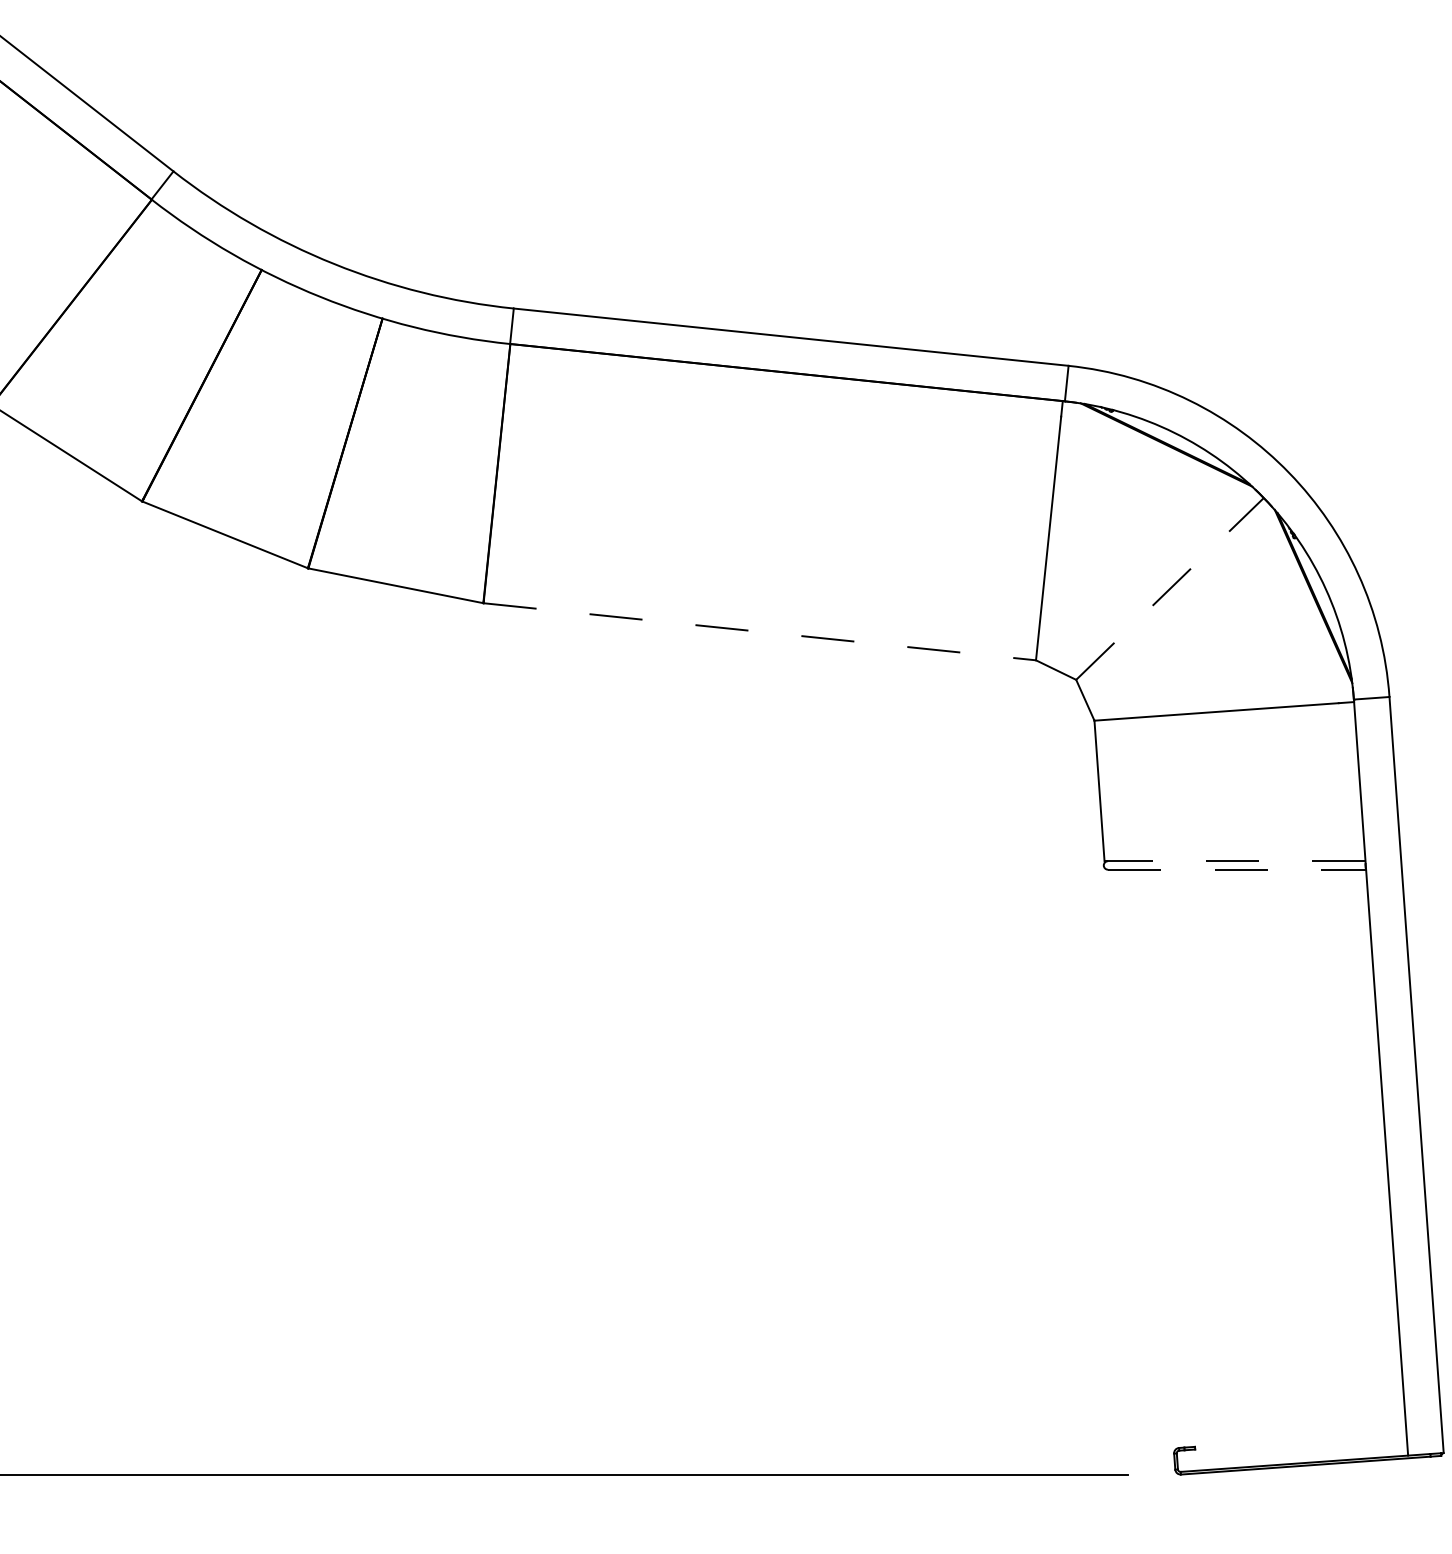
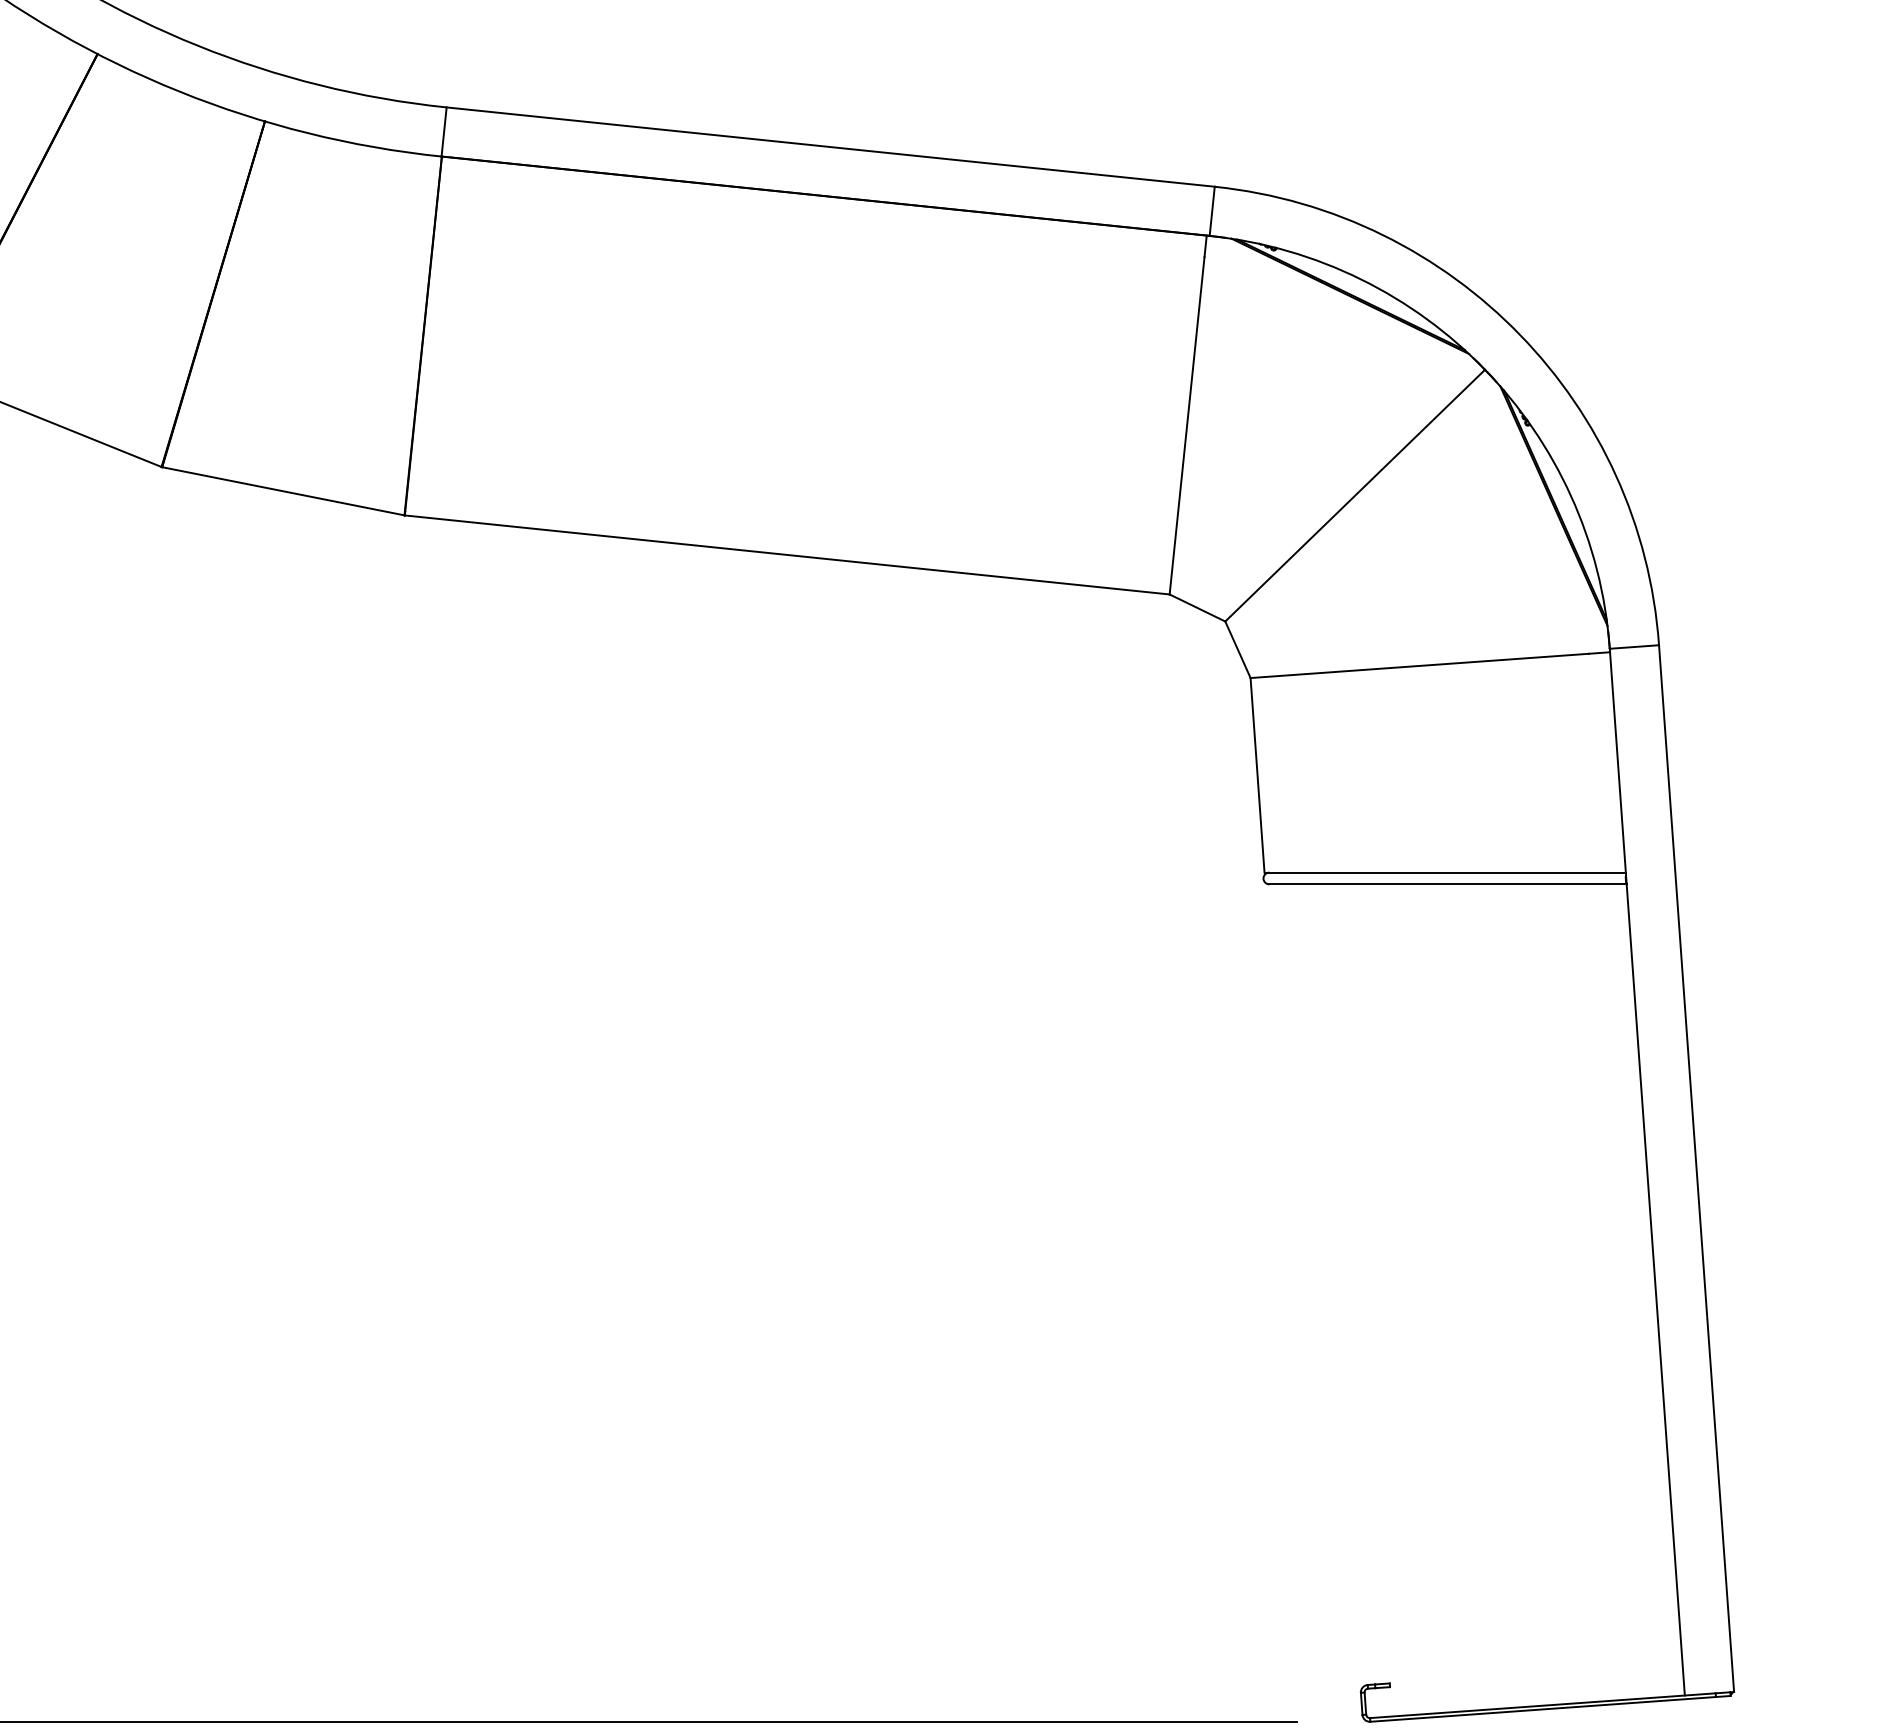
line: (1170, 588) -> (1355, 495), dashed -> solid
line: (759, 631) -> (786, 554), dashed -> solid
line: (1234, 861) -> (1444, 872), dashed -> solid
line: (1237, 869) -> (1448, 884), dashed -> solid

